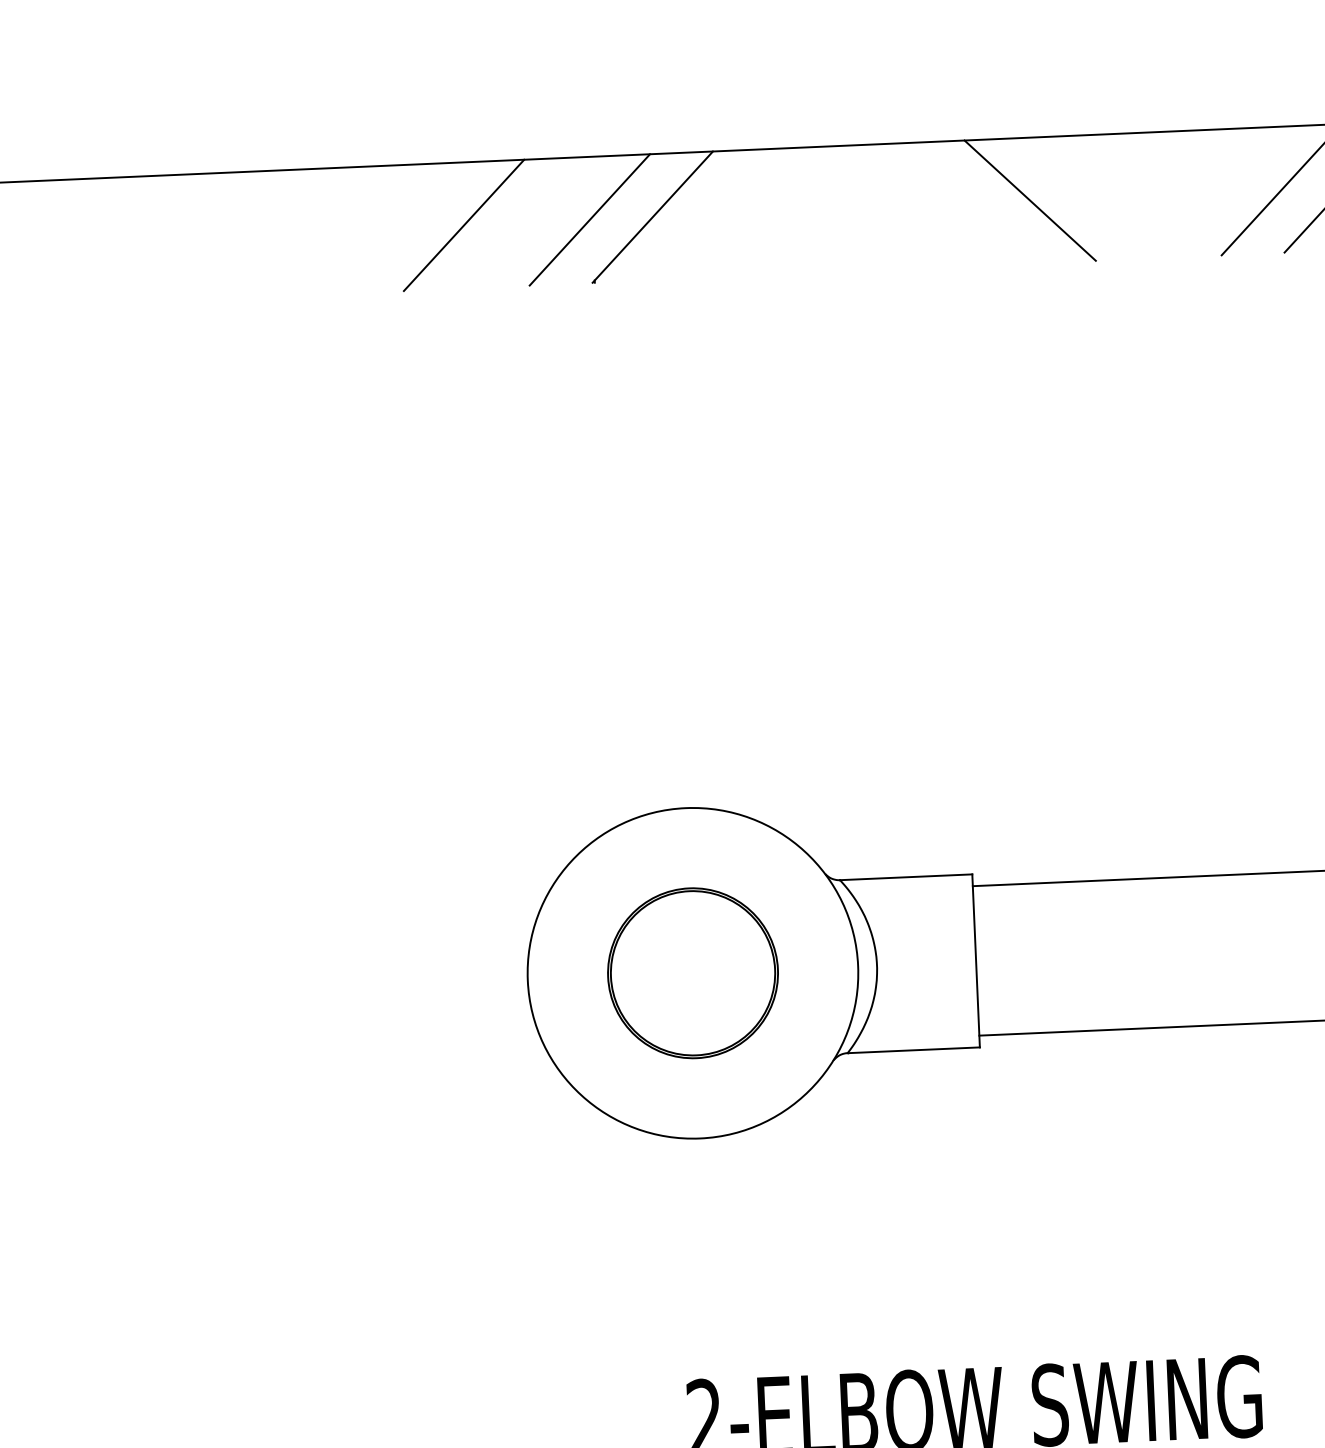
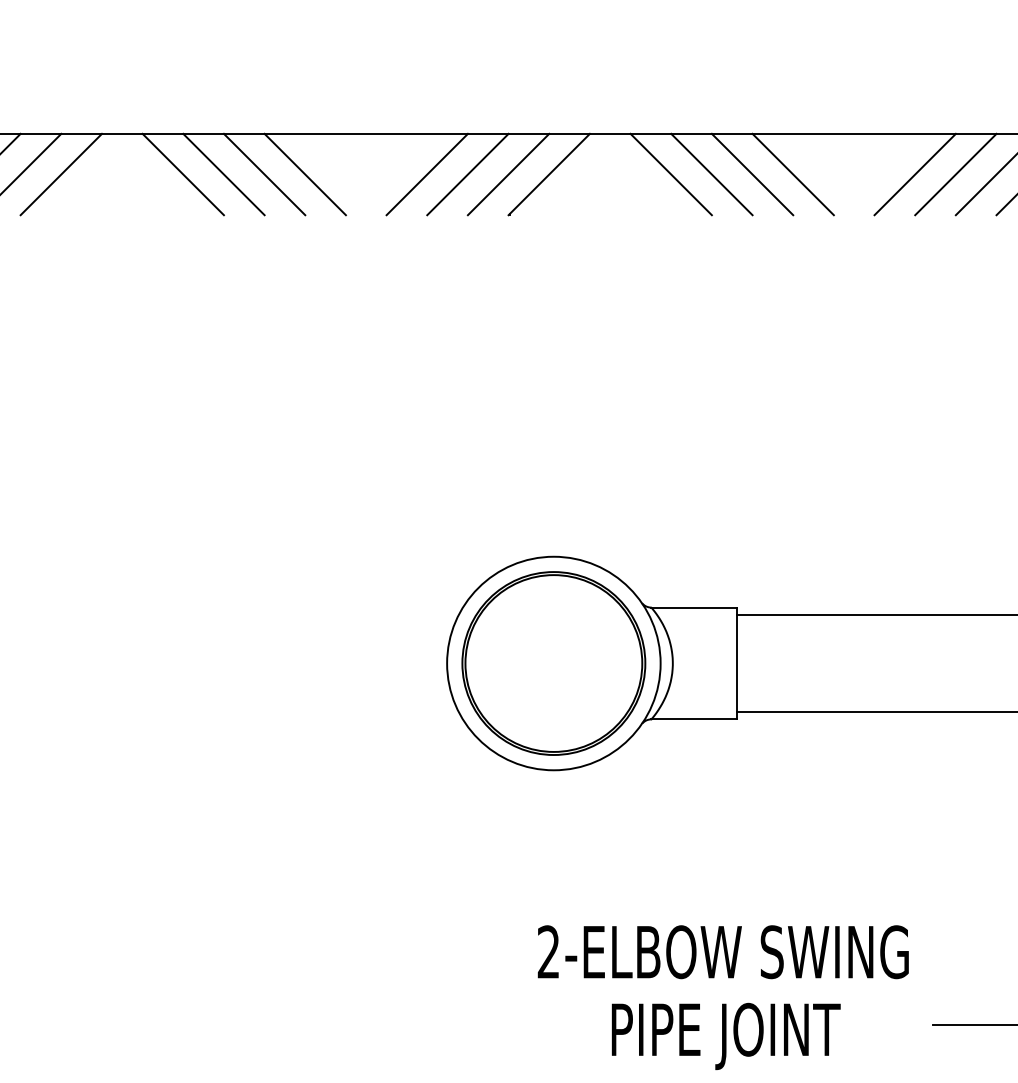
line: (1217, 192) -> (914, 174), added
line: (967, 203) -> (752, 174), added
line: (903, 206) -> (711, 174), added
line: (840, 208) -> (670, 174), added
line: (526, 222) -> (467, 174), added
line: (274, 233) -> (304, 174), added
line: (212, 236) -> (264, 174), added
line: (148, 239) -> (223, 174), added
line: (85, 241) -> (182, 174), added
part: (692, 973) -> (553, 663), size x1.67

